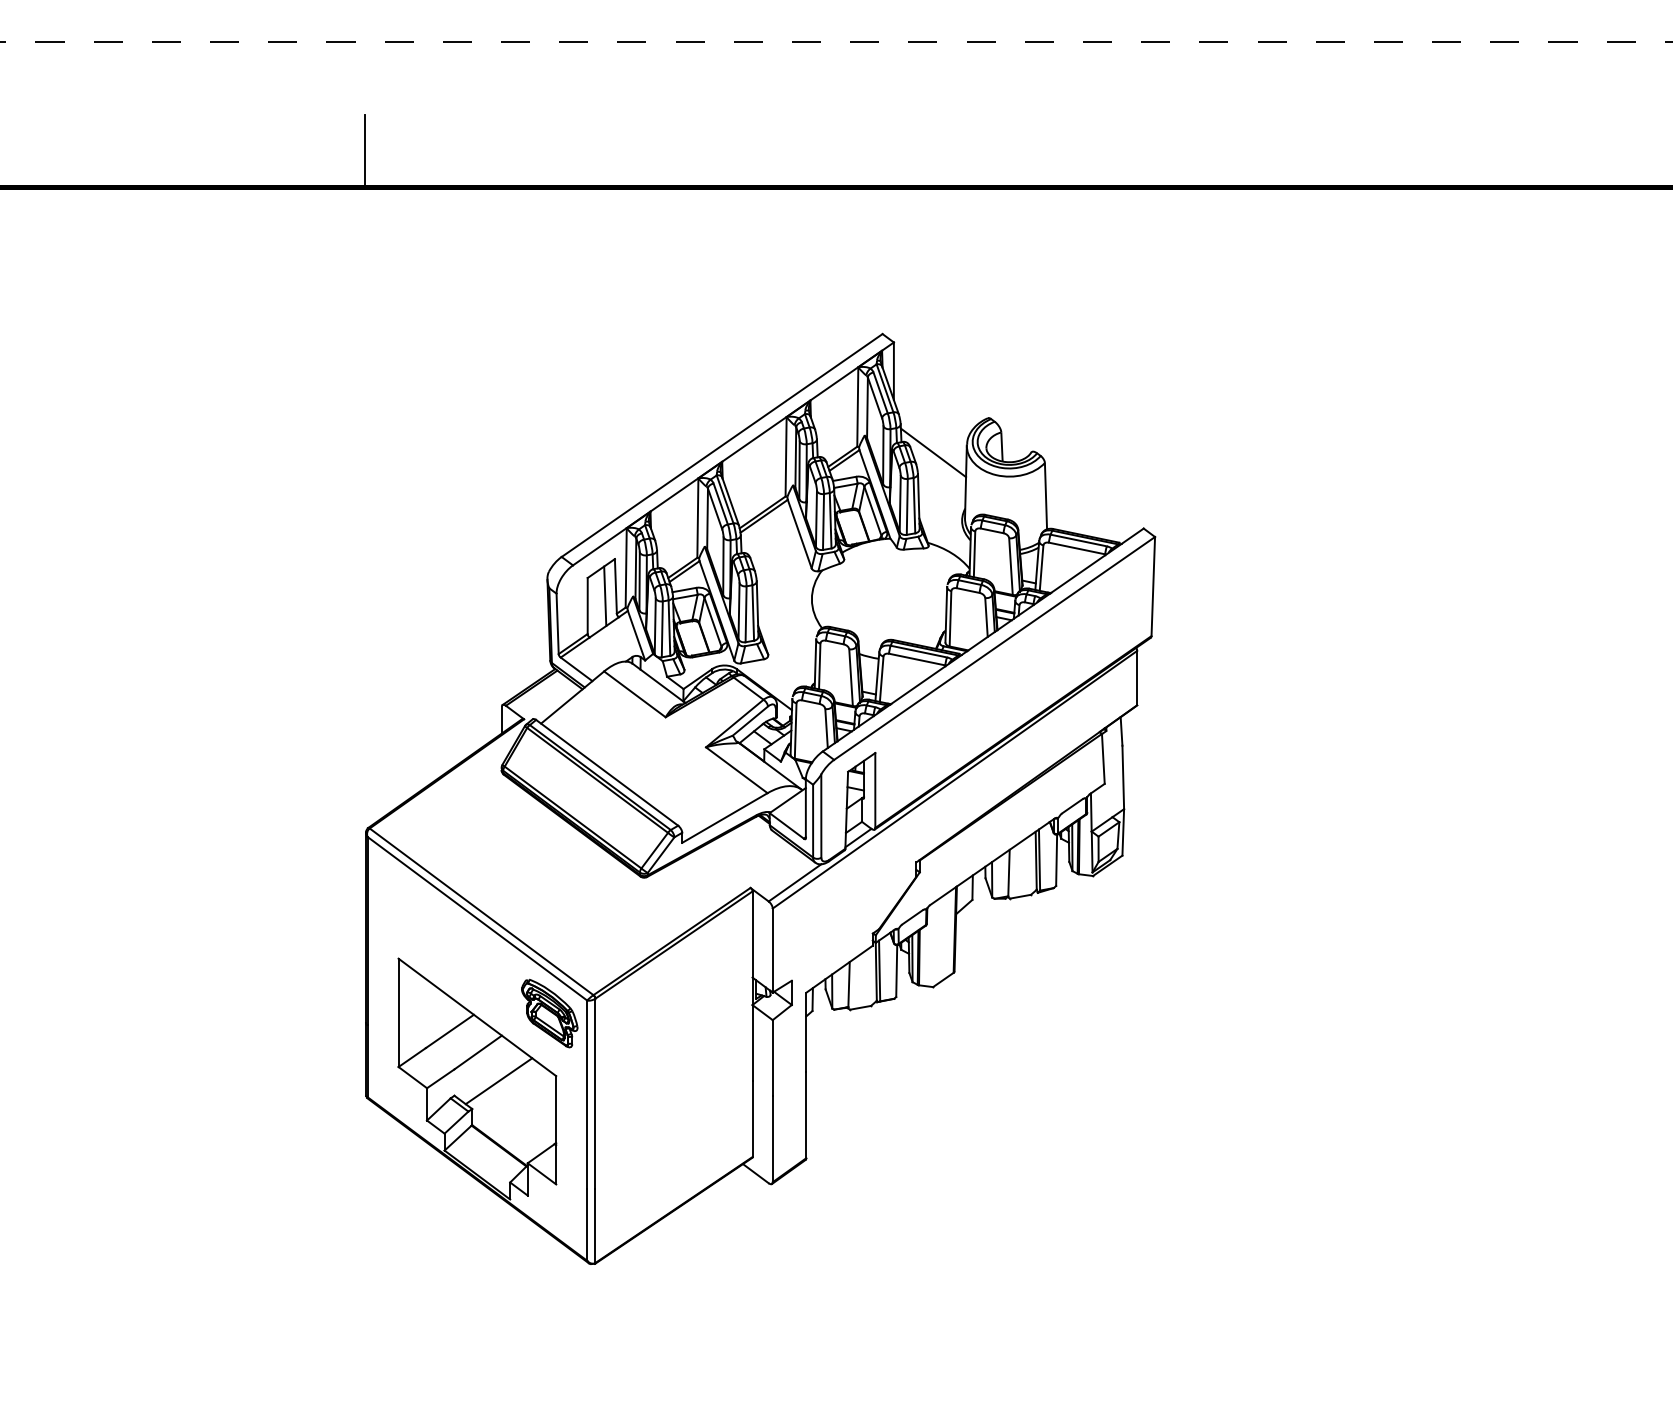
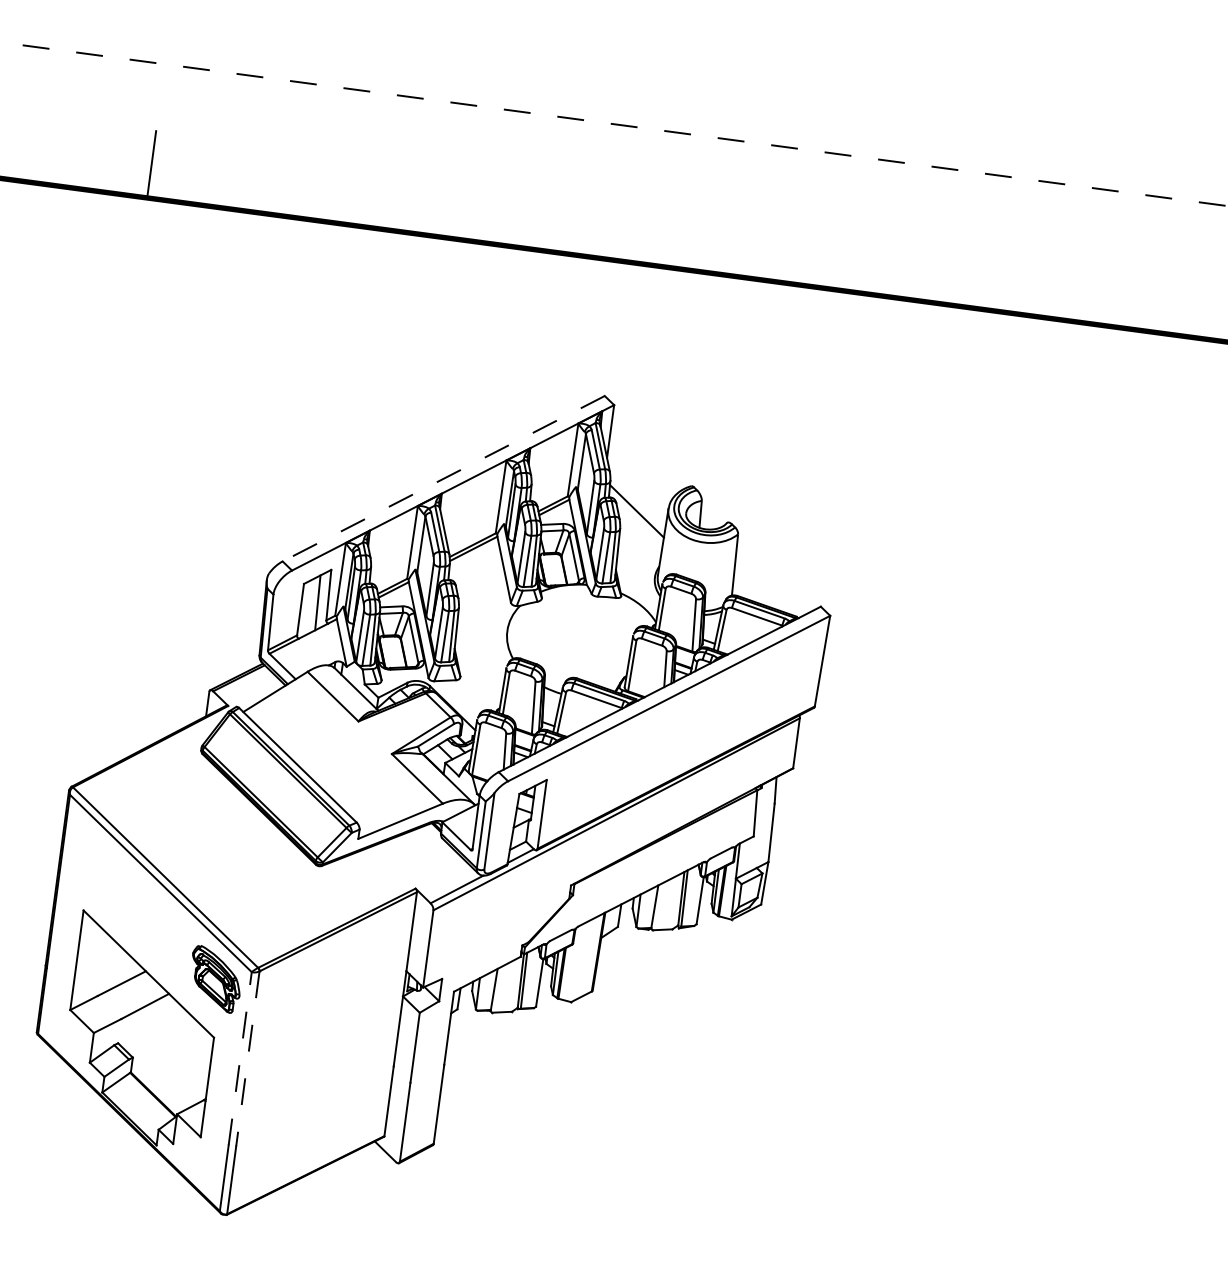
line: (721, 445) -> (443, 478), solid -> dashed
line: (498, 1081) -> (160, 1035), removed
line: (587, 1094) -> (240, 1058), solid -> dashed
line: (595, 1094) -> (247, 1059), solid -> dashed

